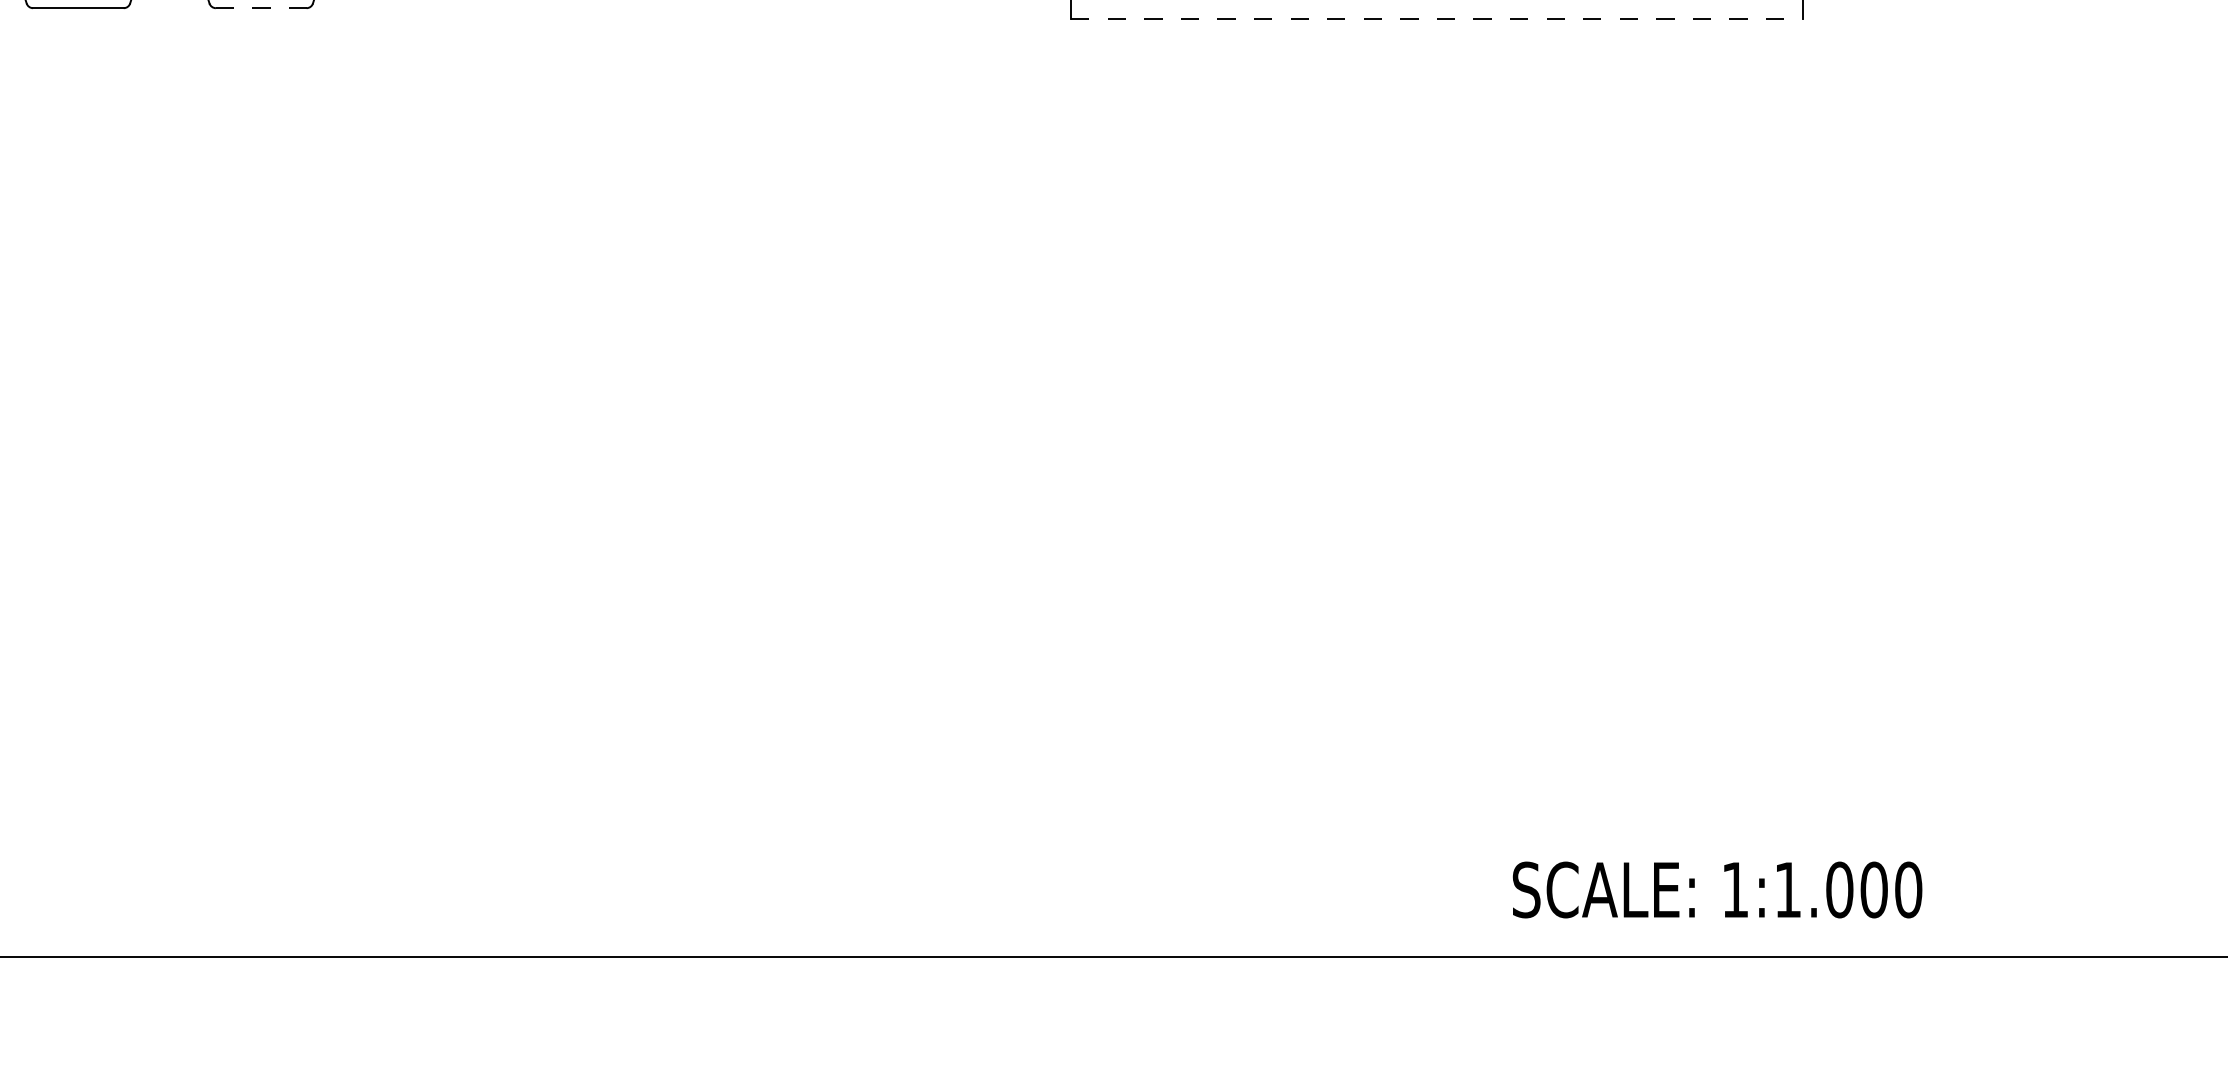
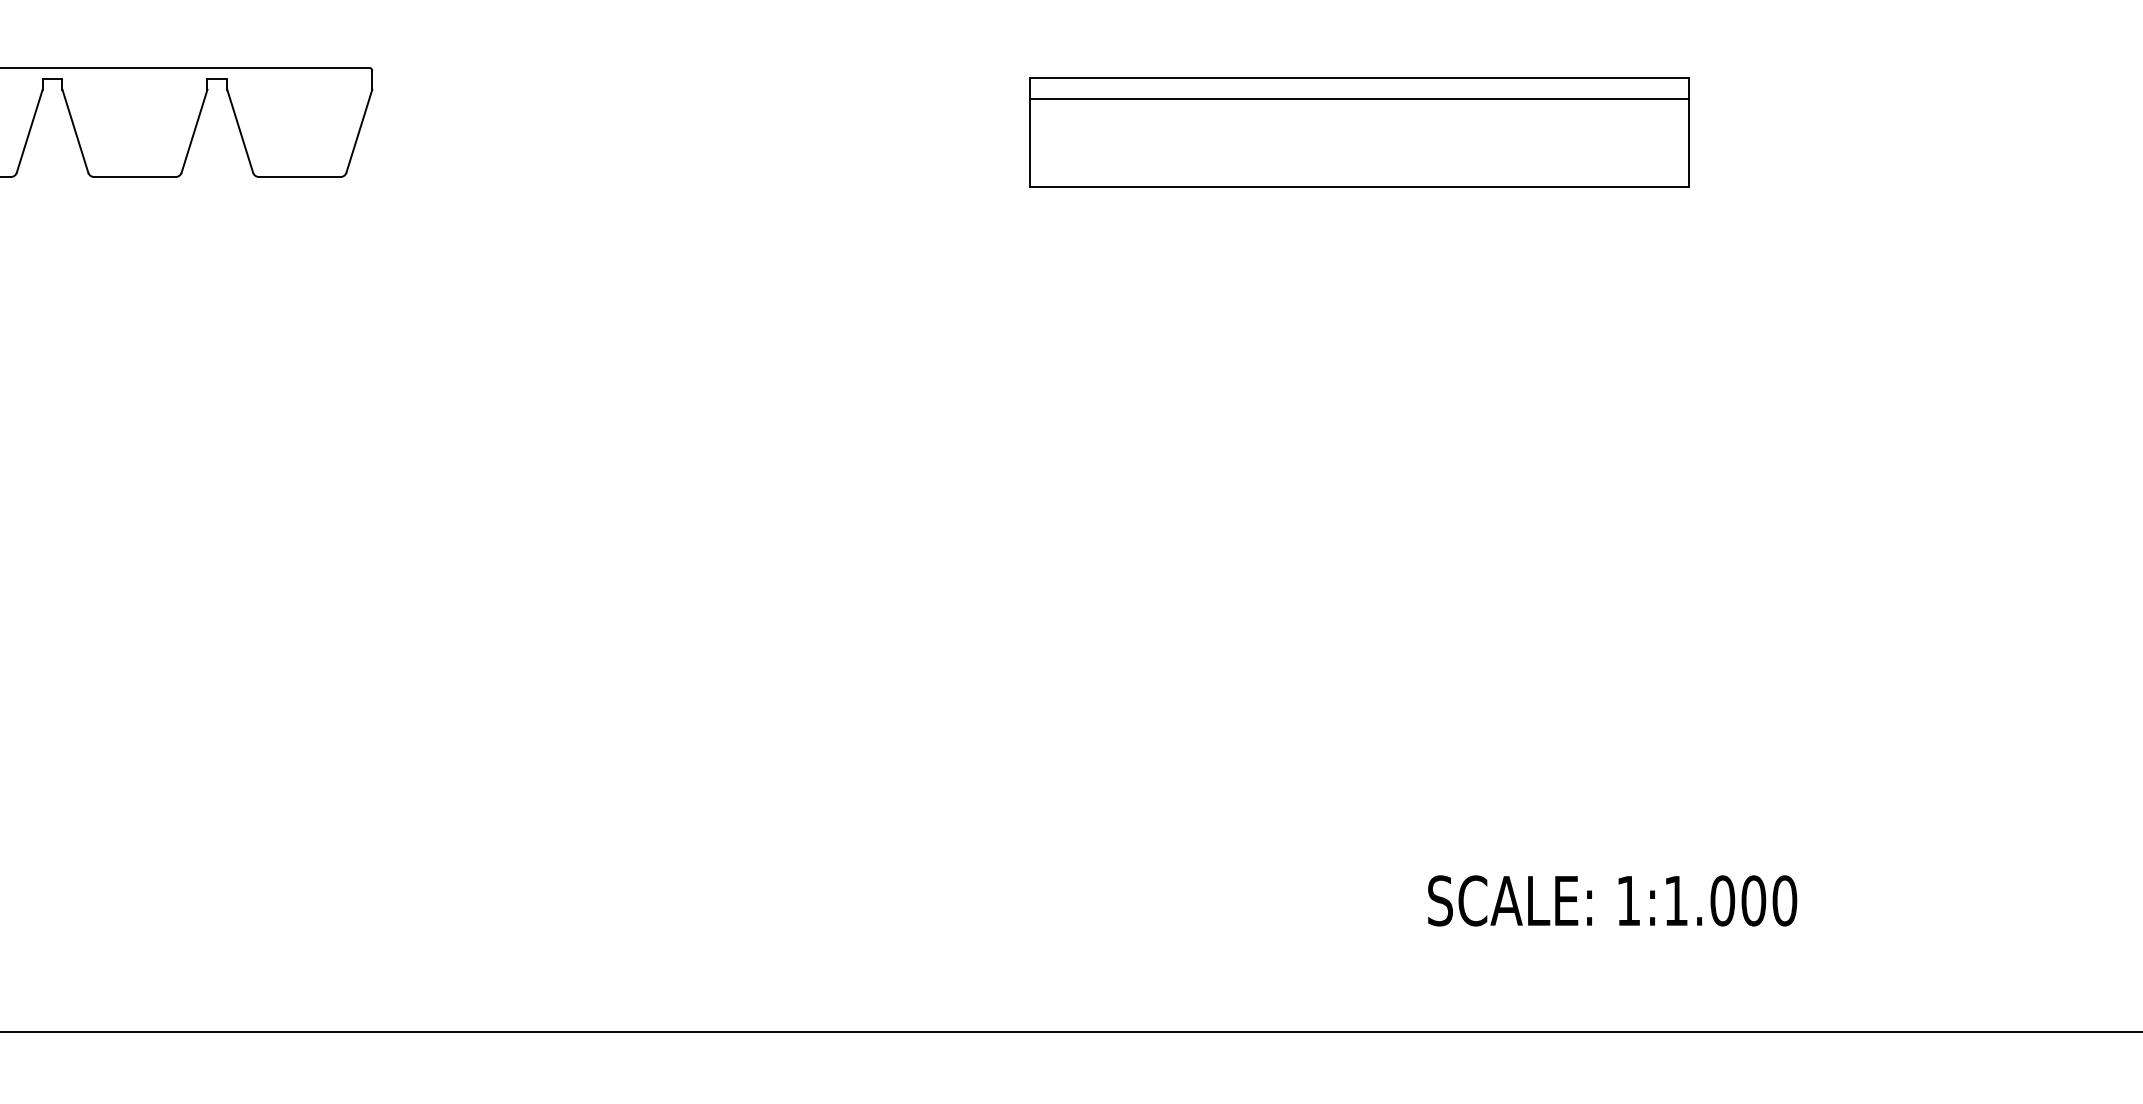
line: (260, 8) -> (299, 177), dashed -> solid
line: (1436, 18) -> (1359, 186), dashed -> solid
text: (1717, 889) -> (1612, 900), moved

